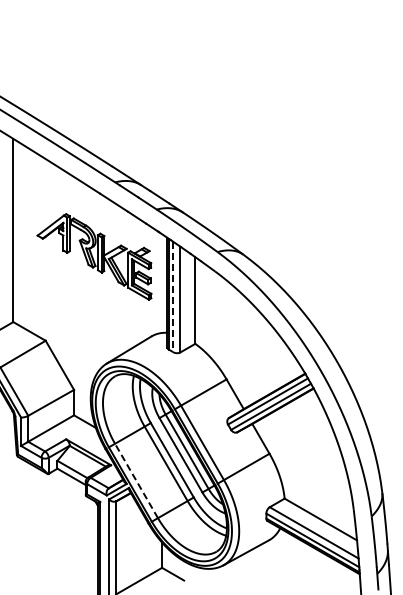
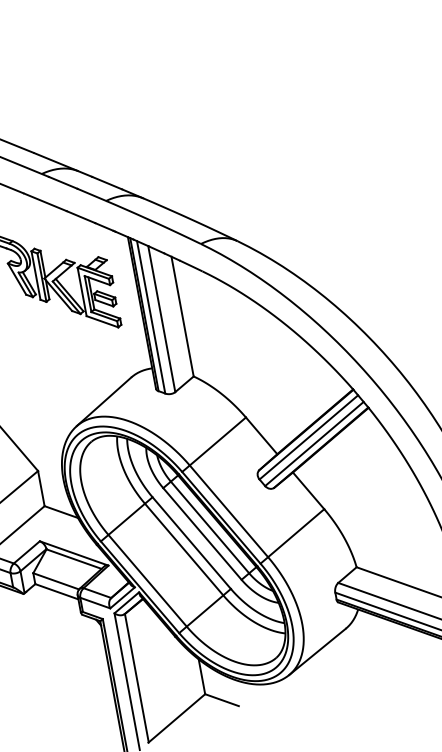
line: (173, 297) -> (151, 318), dashed -> solid
line: (136, 480) -> (147, 580), dashed -> solid

